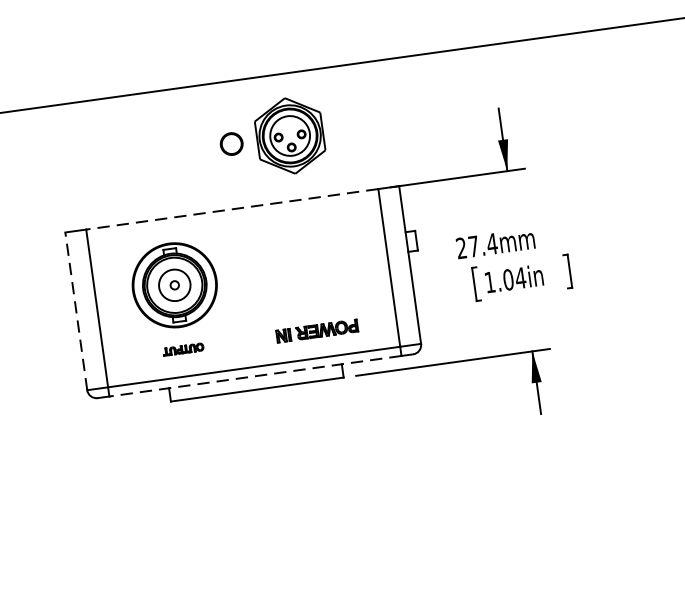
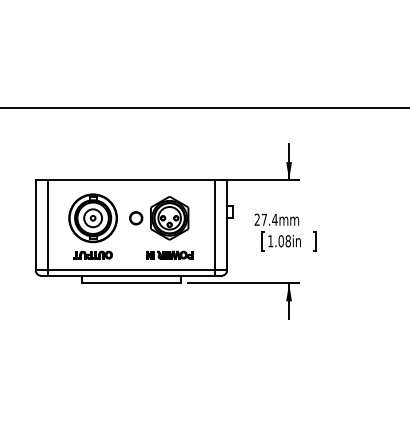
part: (272, 138) -> (159, 218), moved
line: (232, 210) -> (131, 180), dashed -> solid
text: (521, 278) -> (288, 241), 1.04in -> 1.08in
line: (75, 310) -> (35, 224), dashed -> solid
part: (182, 348) -> (92, 254), size x1.67
line: (255, 375) -> (131, 275), dashed -> solid

